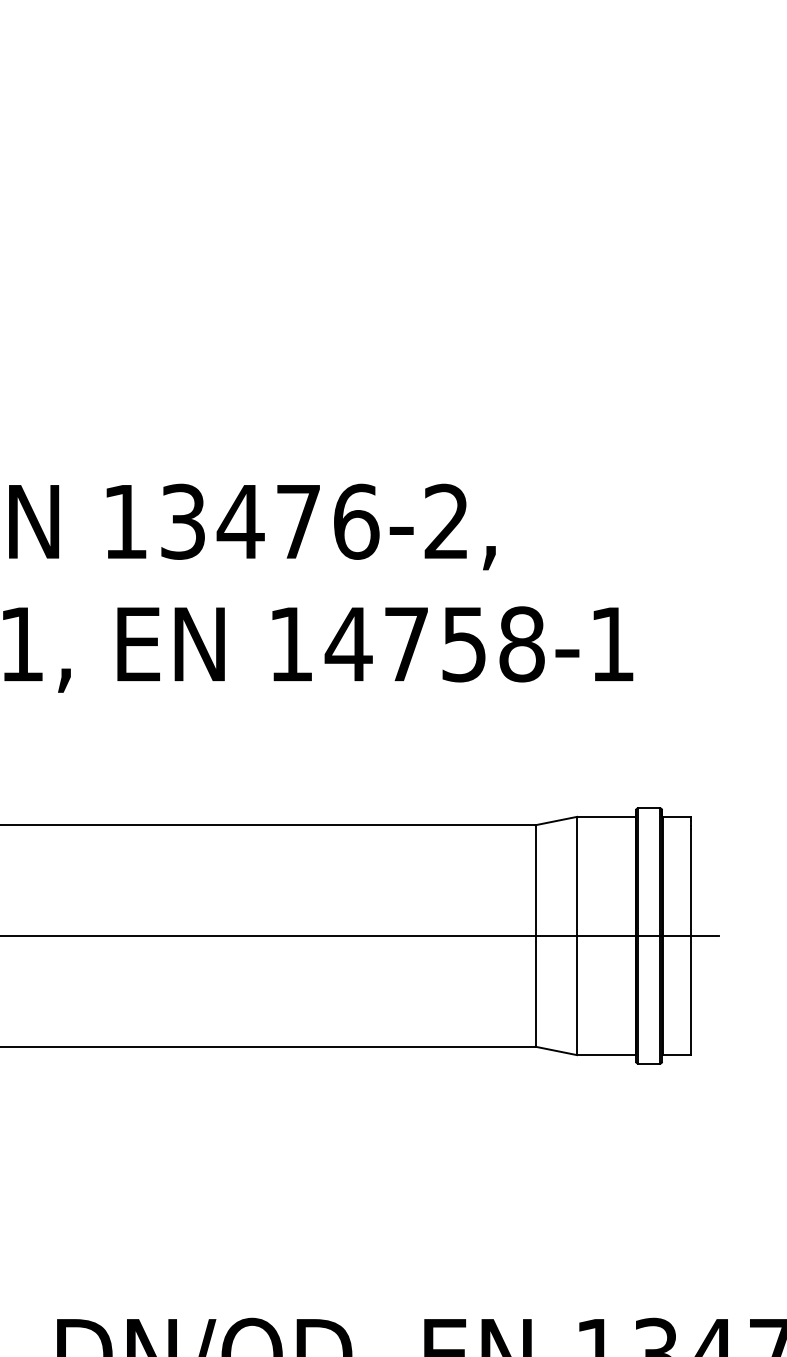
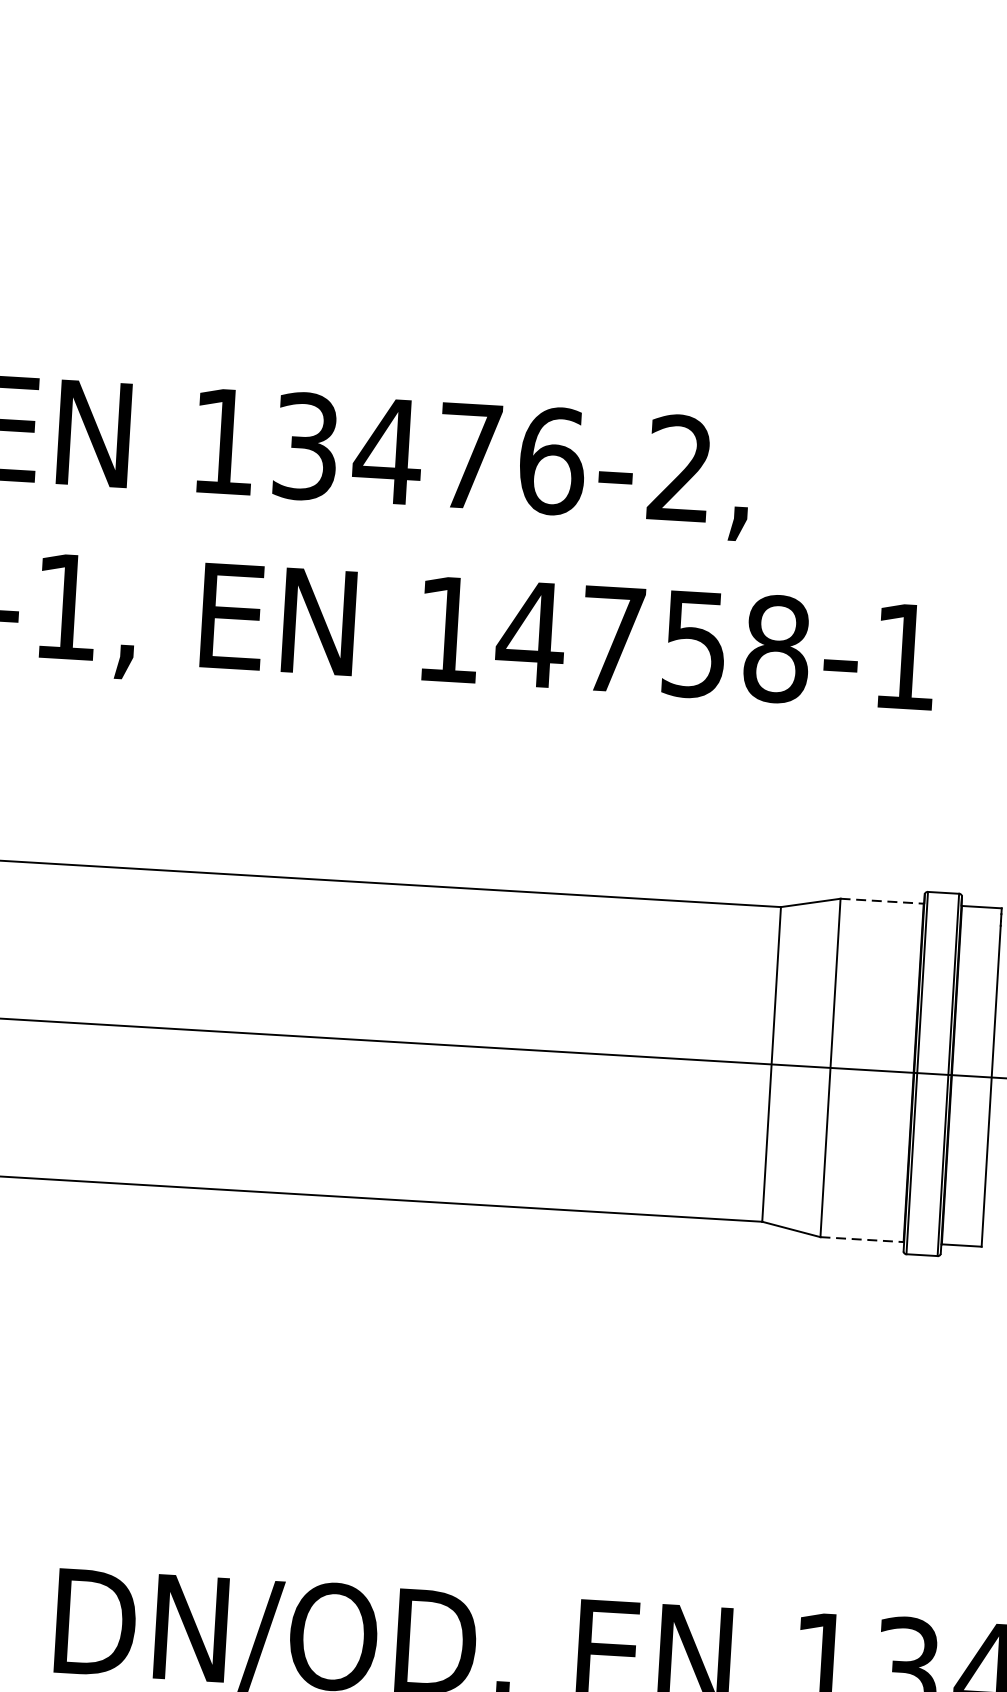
line: (606, 816) -> (882, 900), solid -> dashed
line: (606, 1055) -> (862, 1240), solid -> dashed

